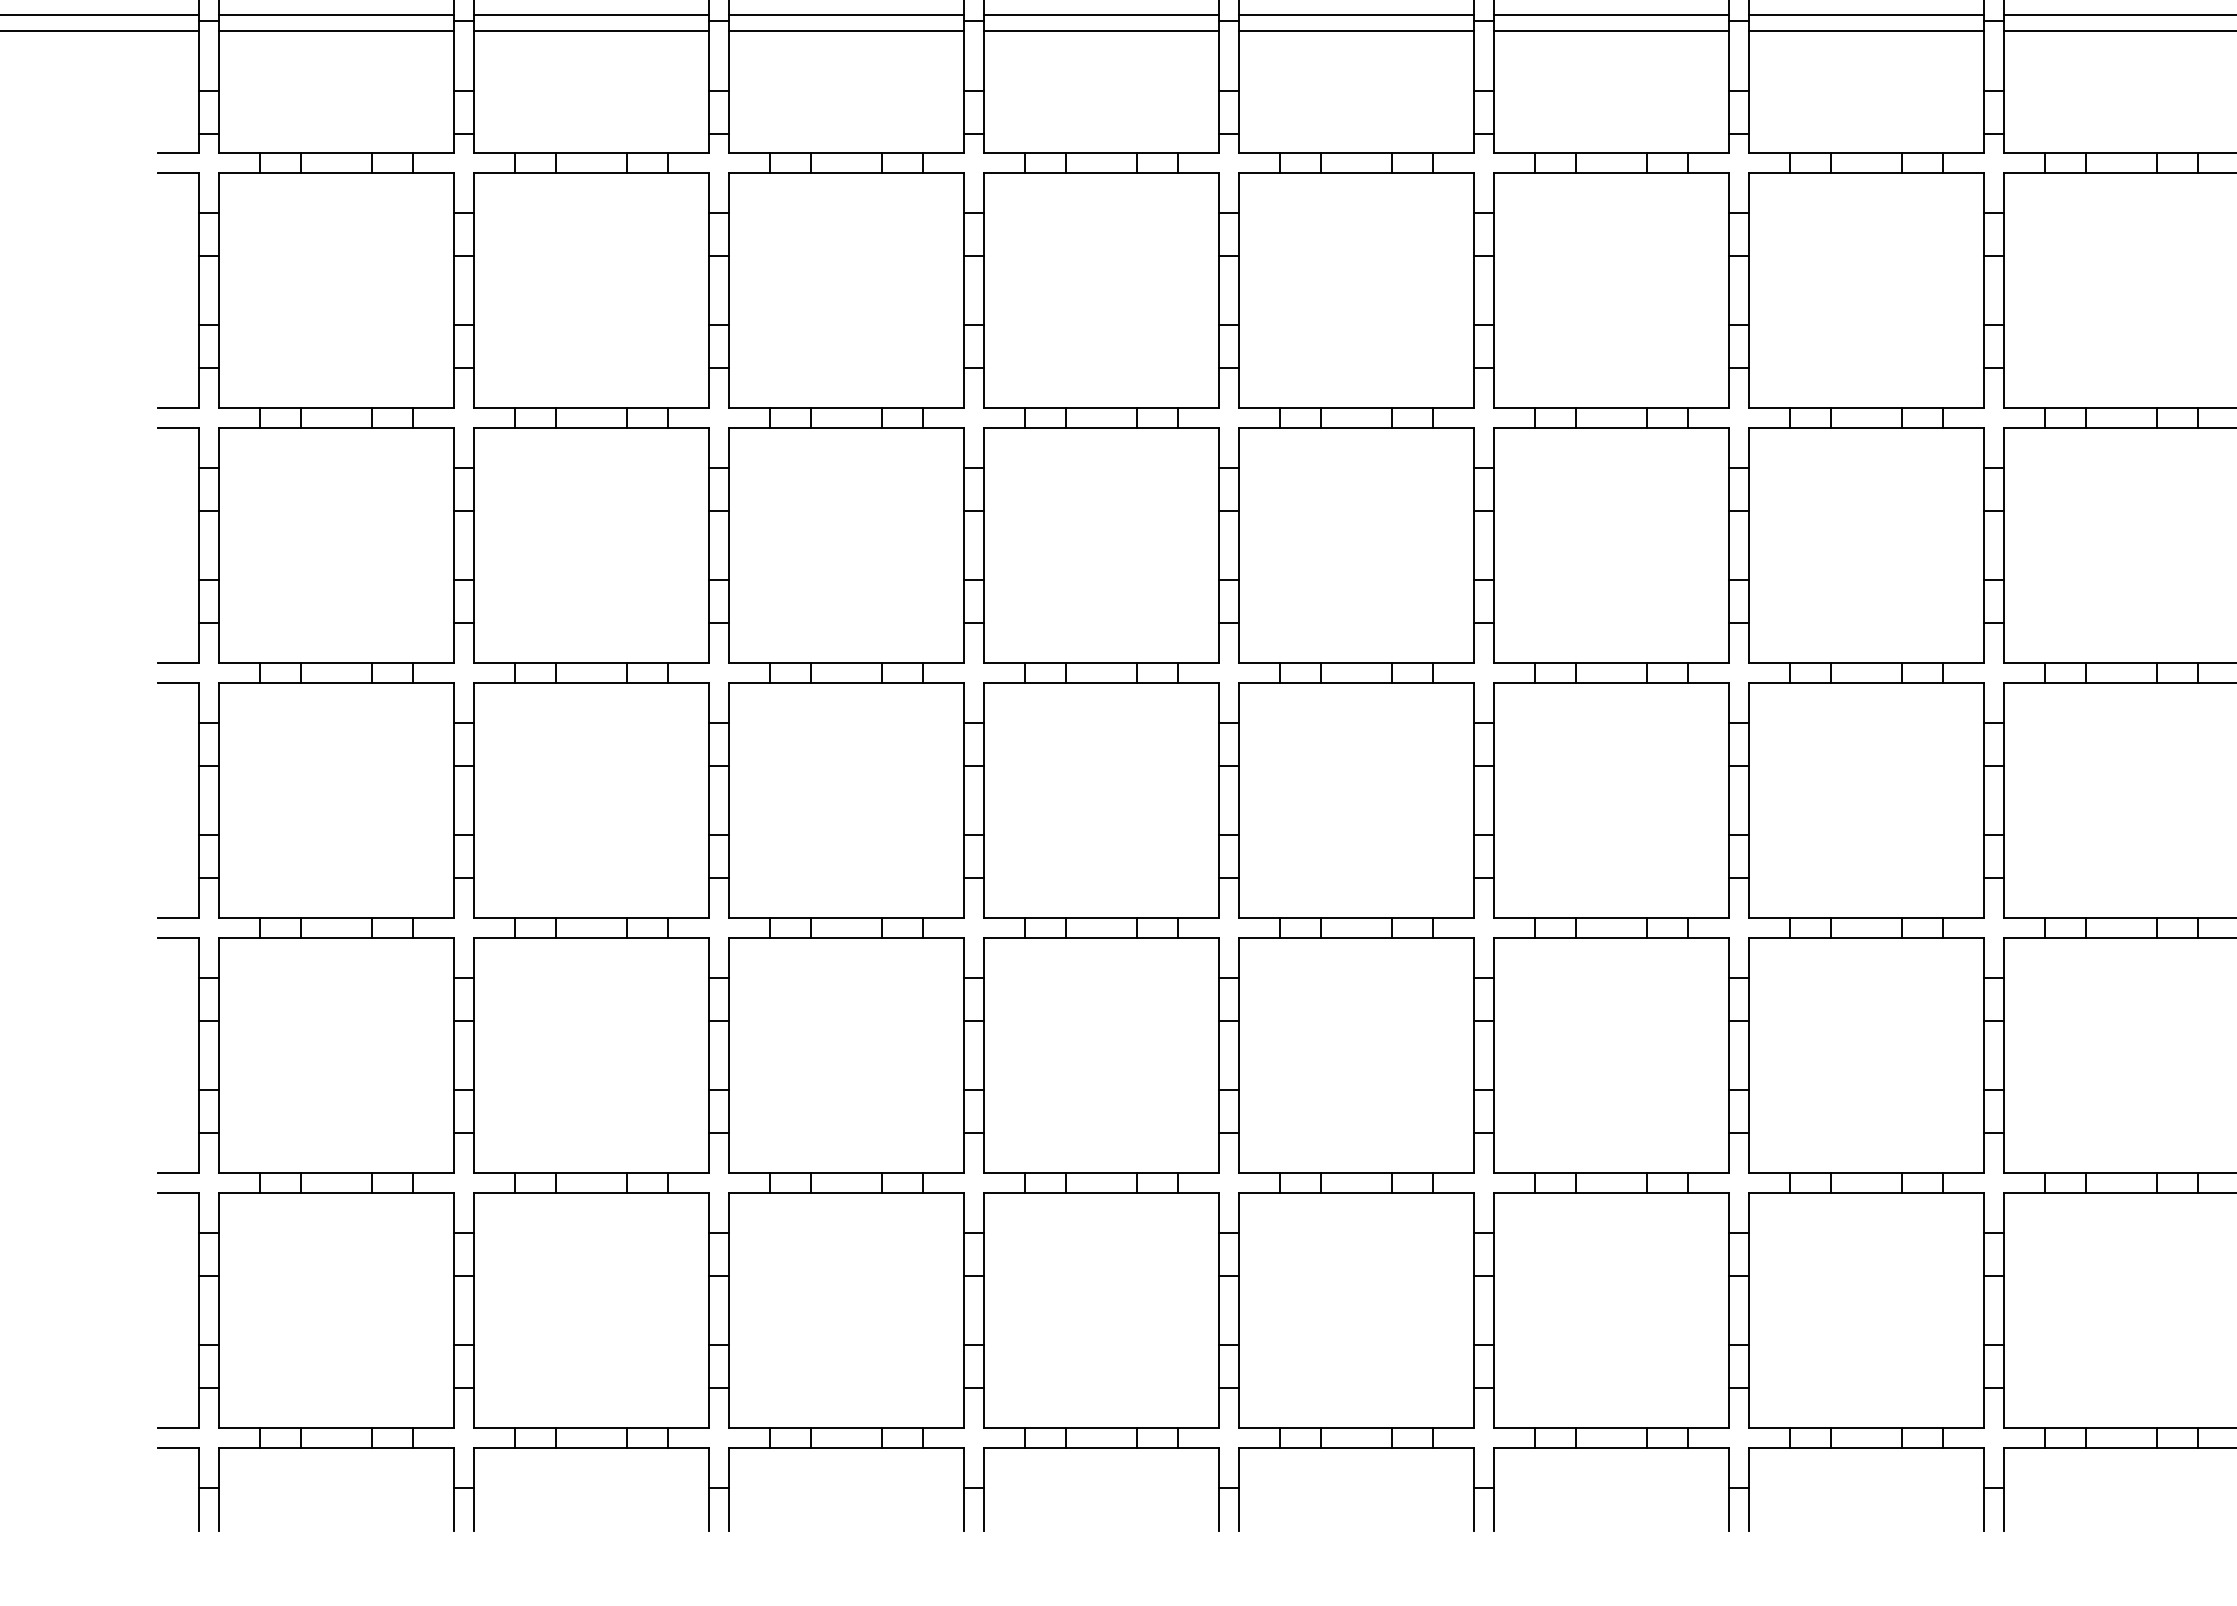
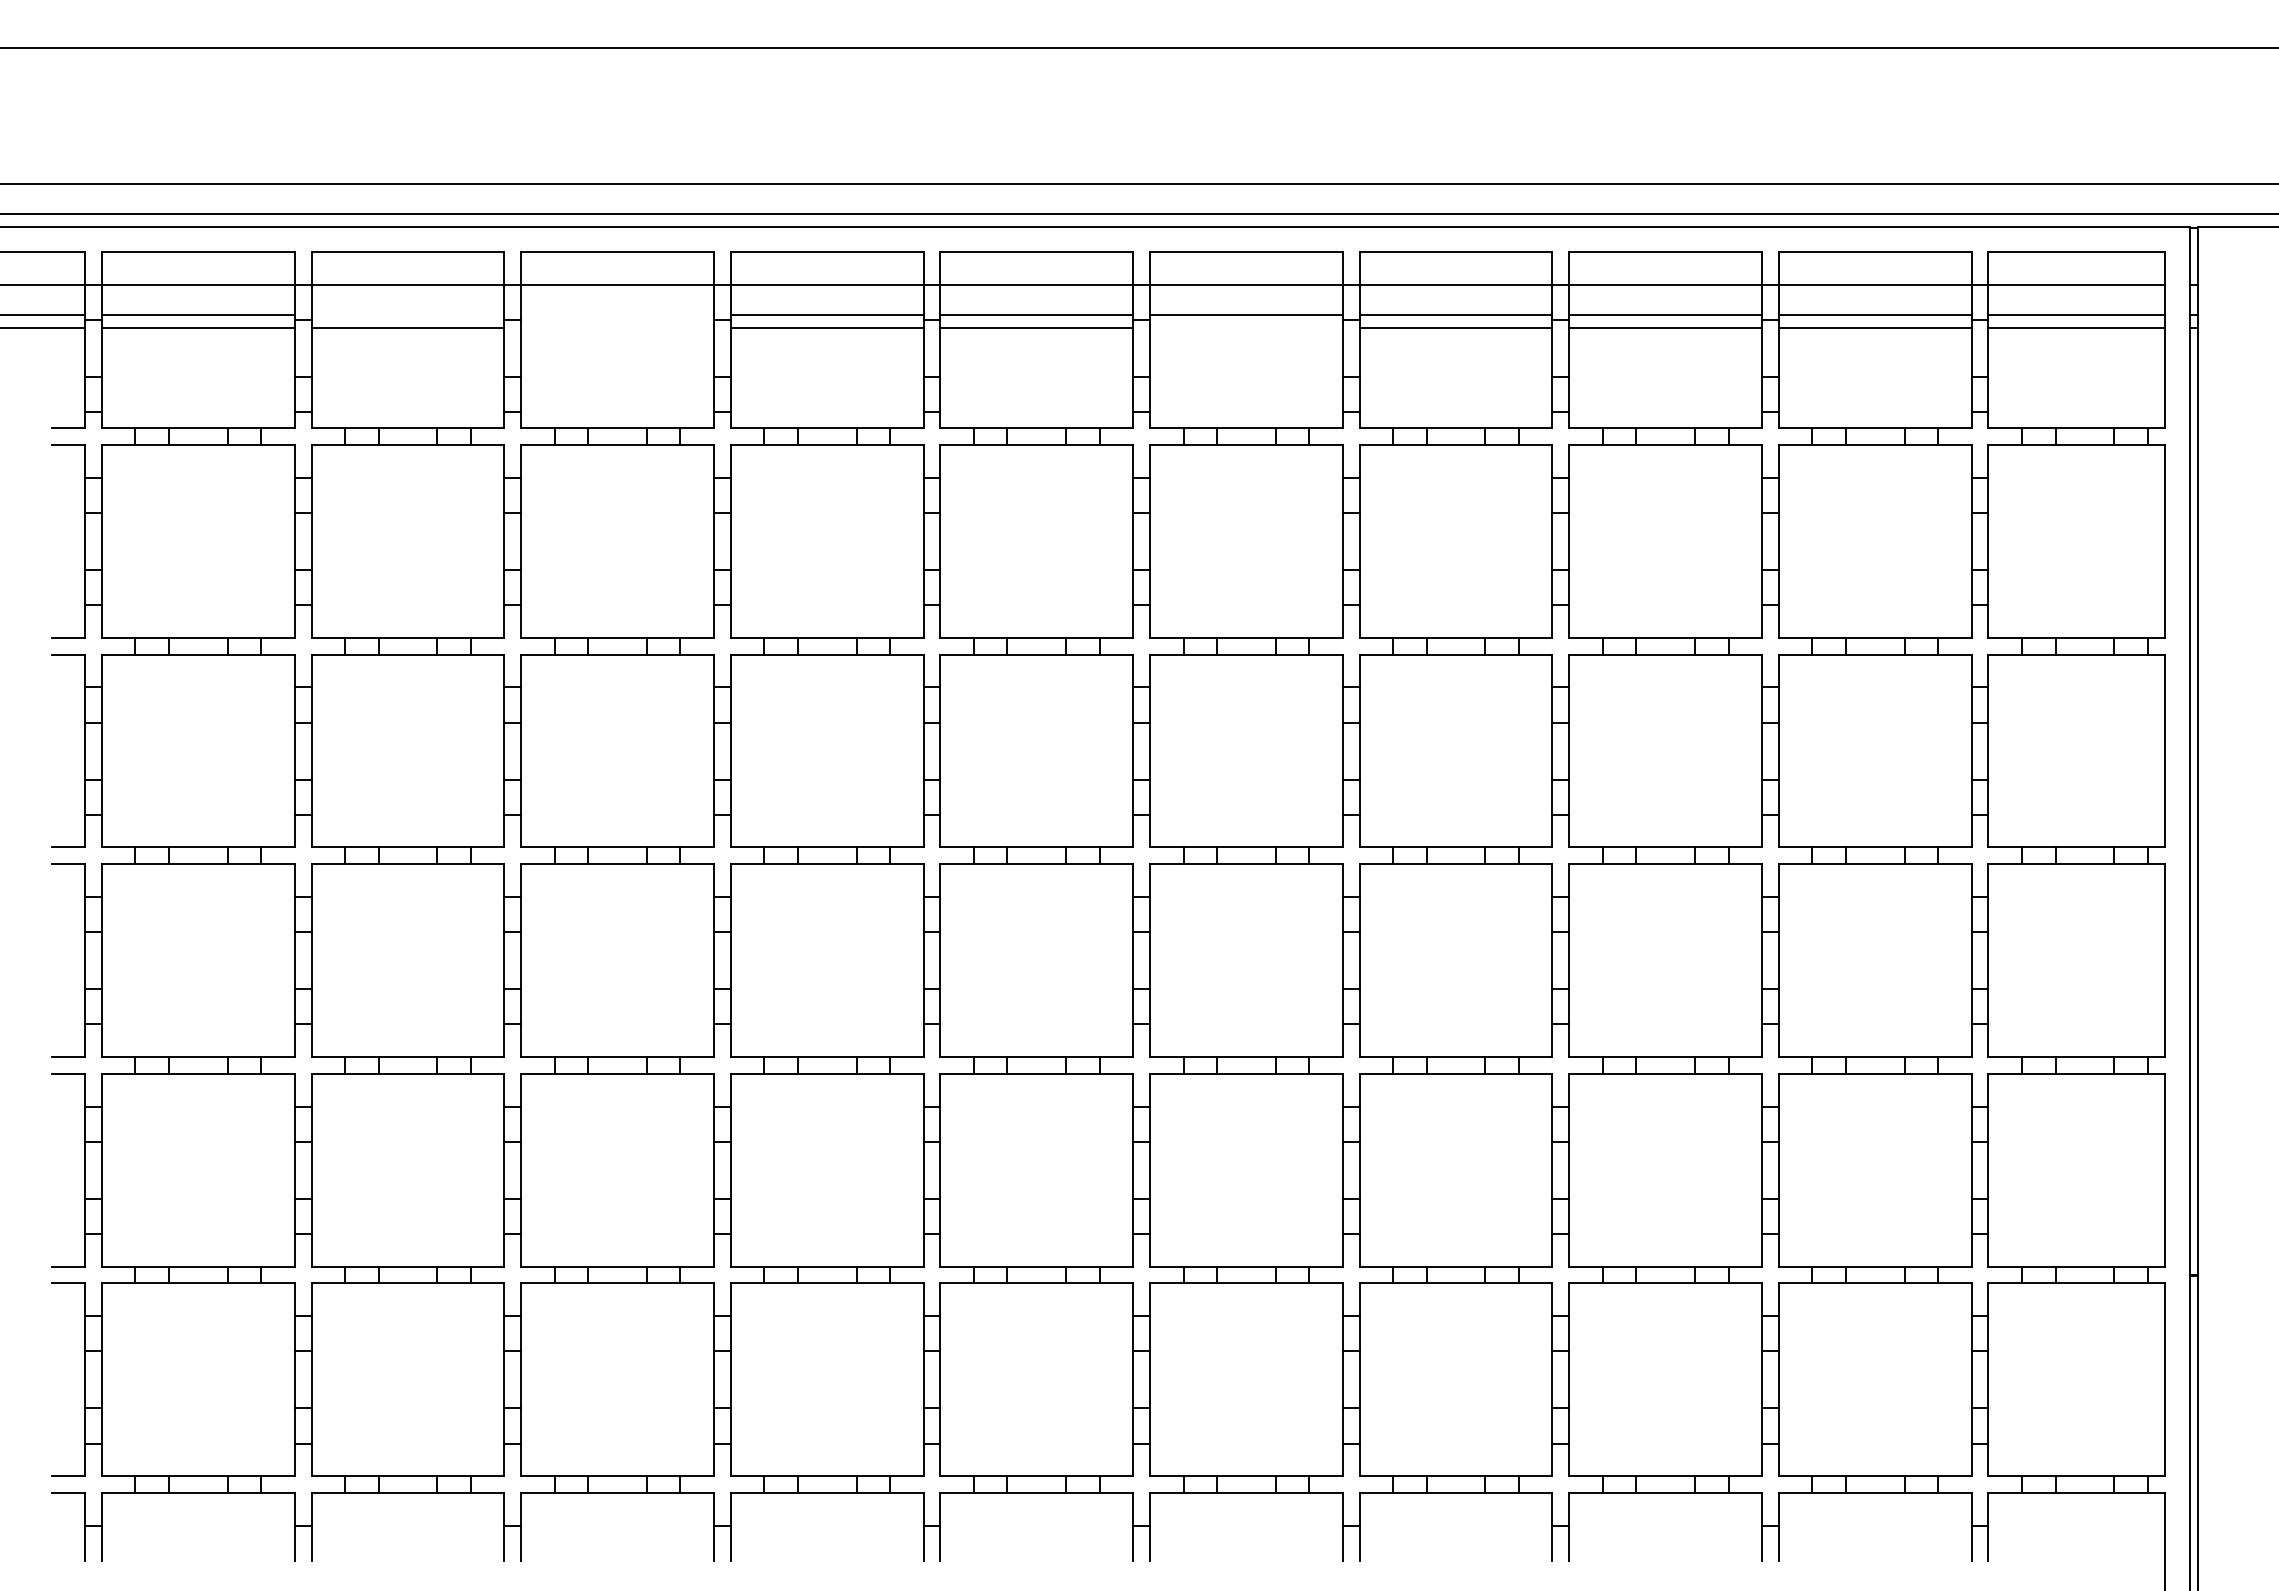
line: (591, 15) -> (407, 315), removed
line: (846, 15) -> (617, 315), removed
line: (846, 30) -> (617, 327), removed
line: (1610, 30) -> (1245, 327), removed

